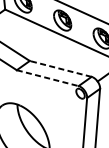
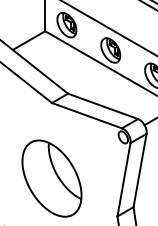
line: (60, 69) -> (102, 106), dashed -> solid
line: (48, 77) -> (87, 115), dashed -> solid

